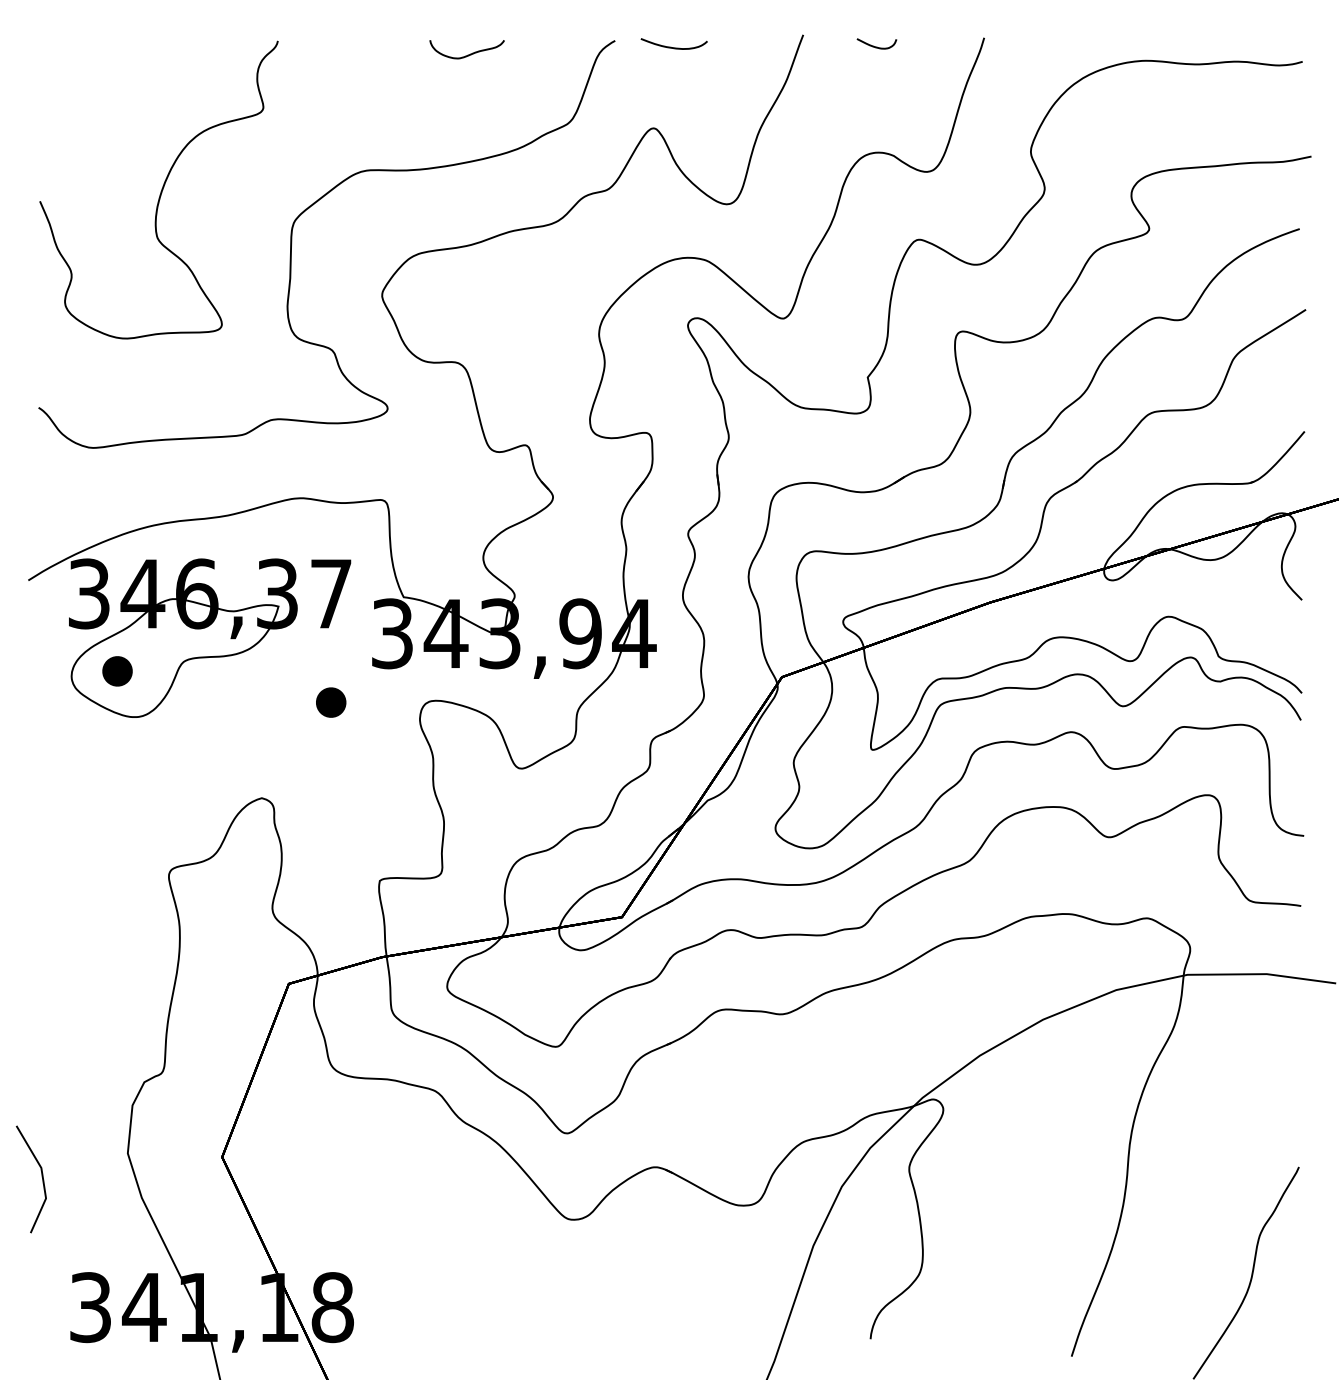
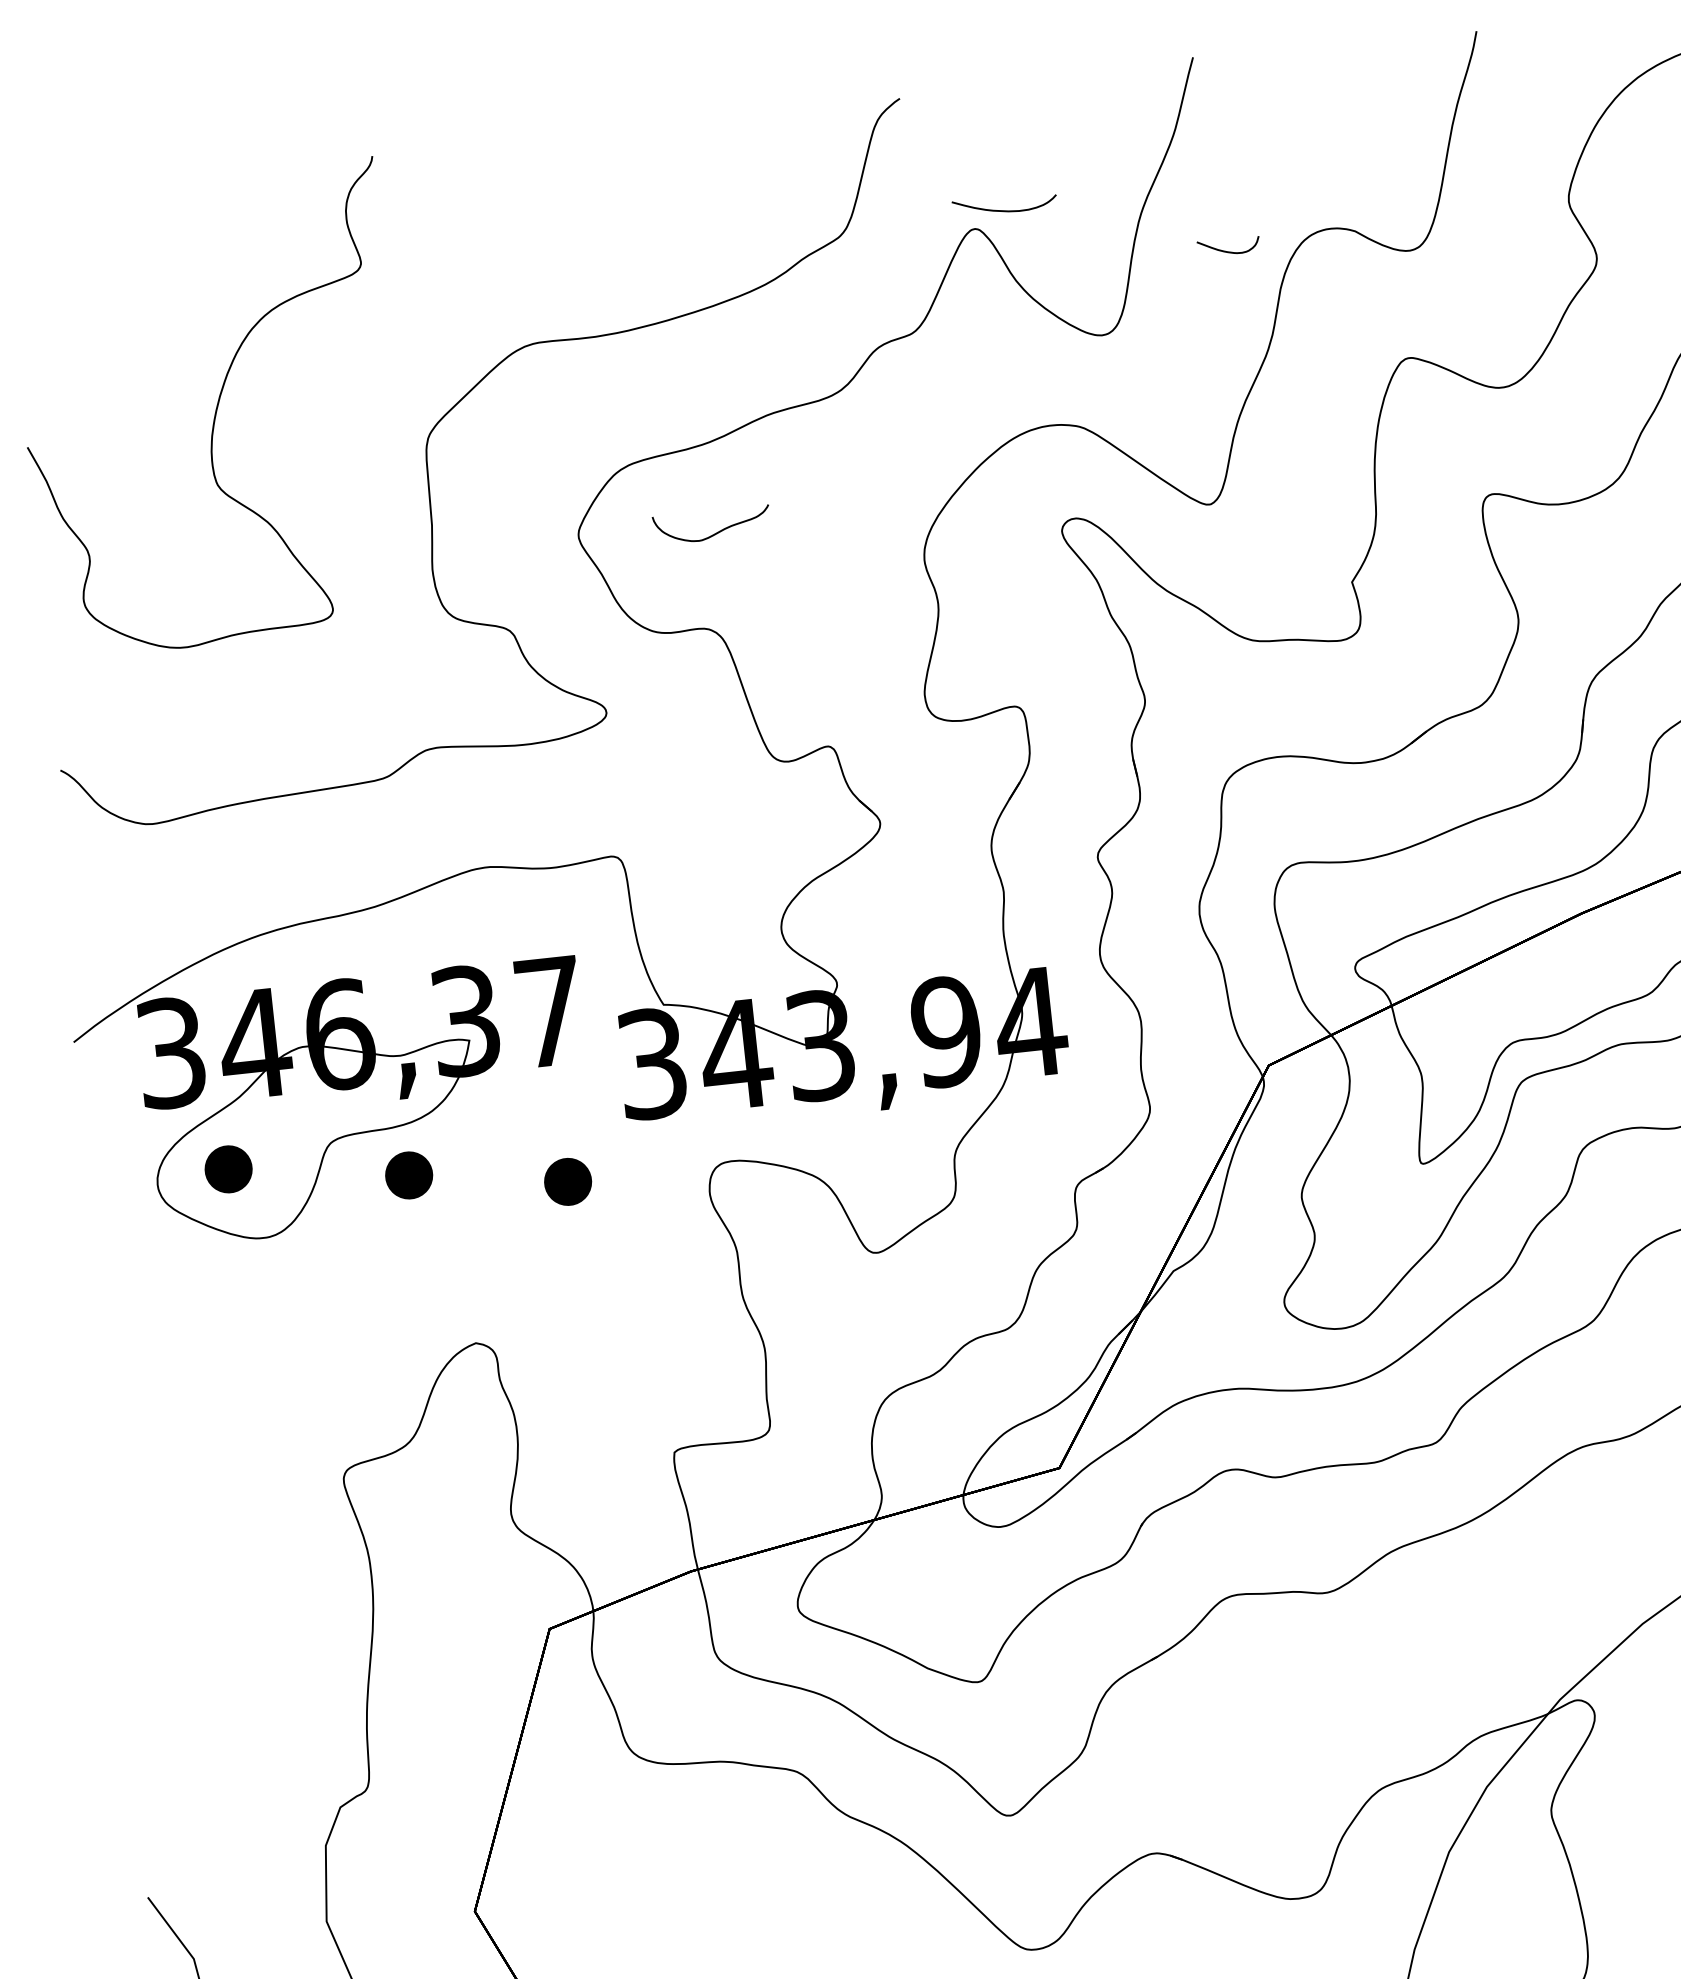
curve: (671, 46) -> (1000, 208), moved
curve: (876, 46) -> (1228, 250), moved
curve: (467, 54) -> (713, 532), moved
part: (231, 687) -> (409, 1175), added

